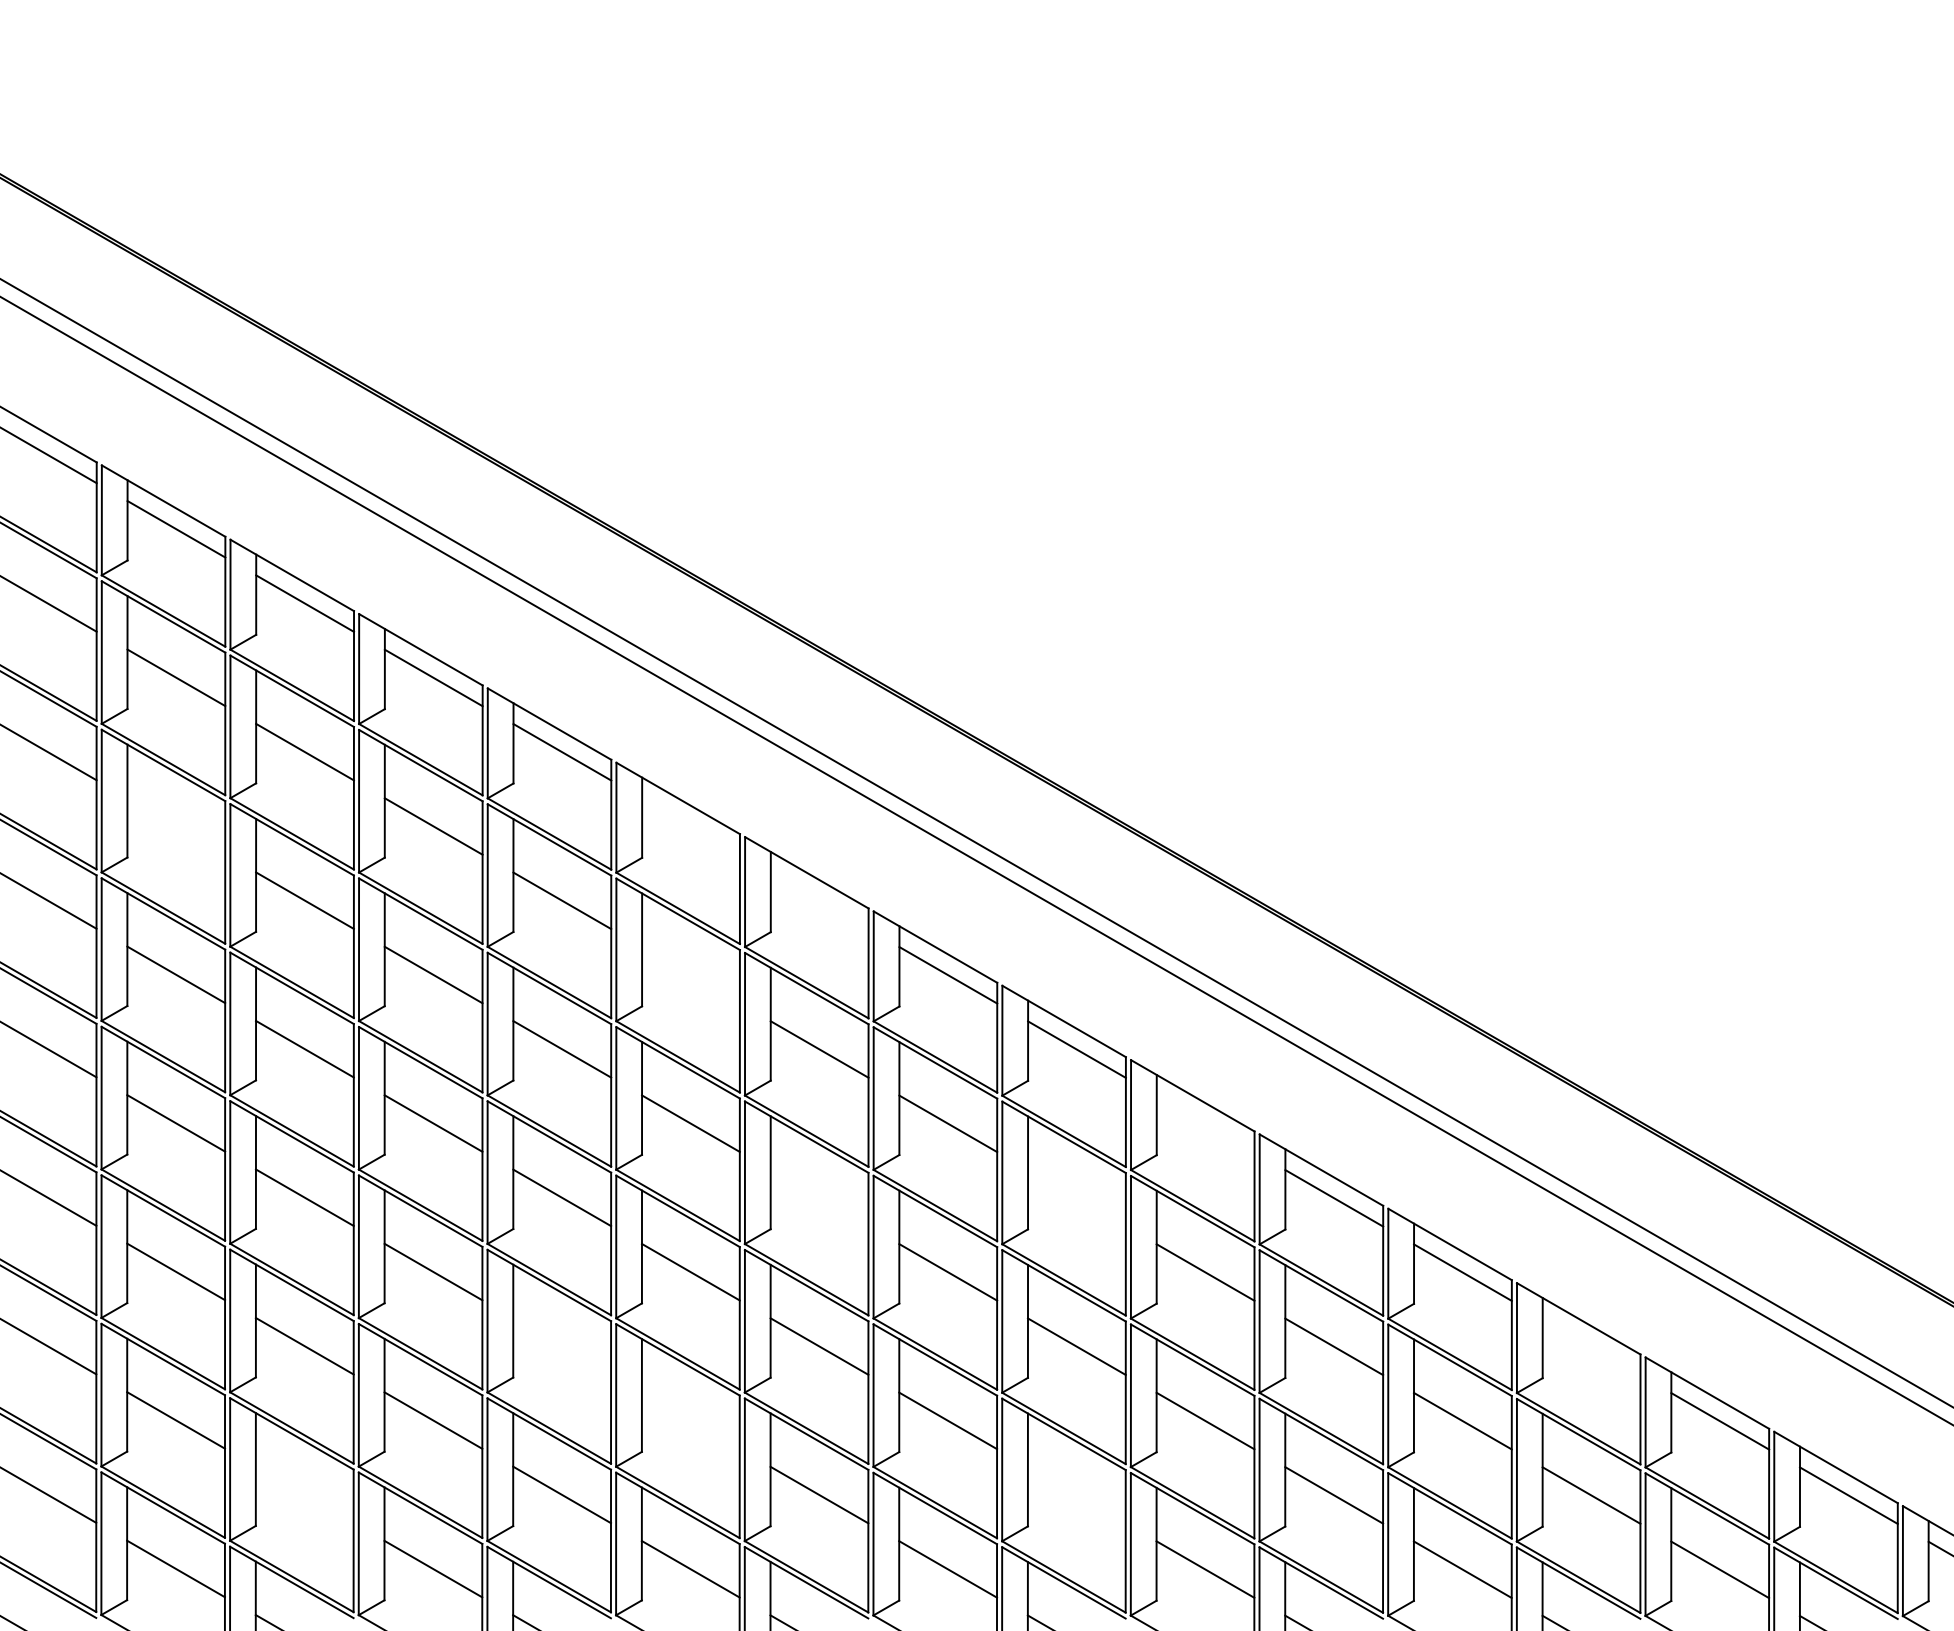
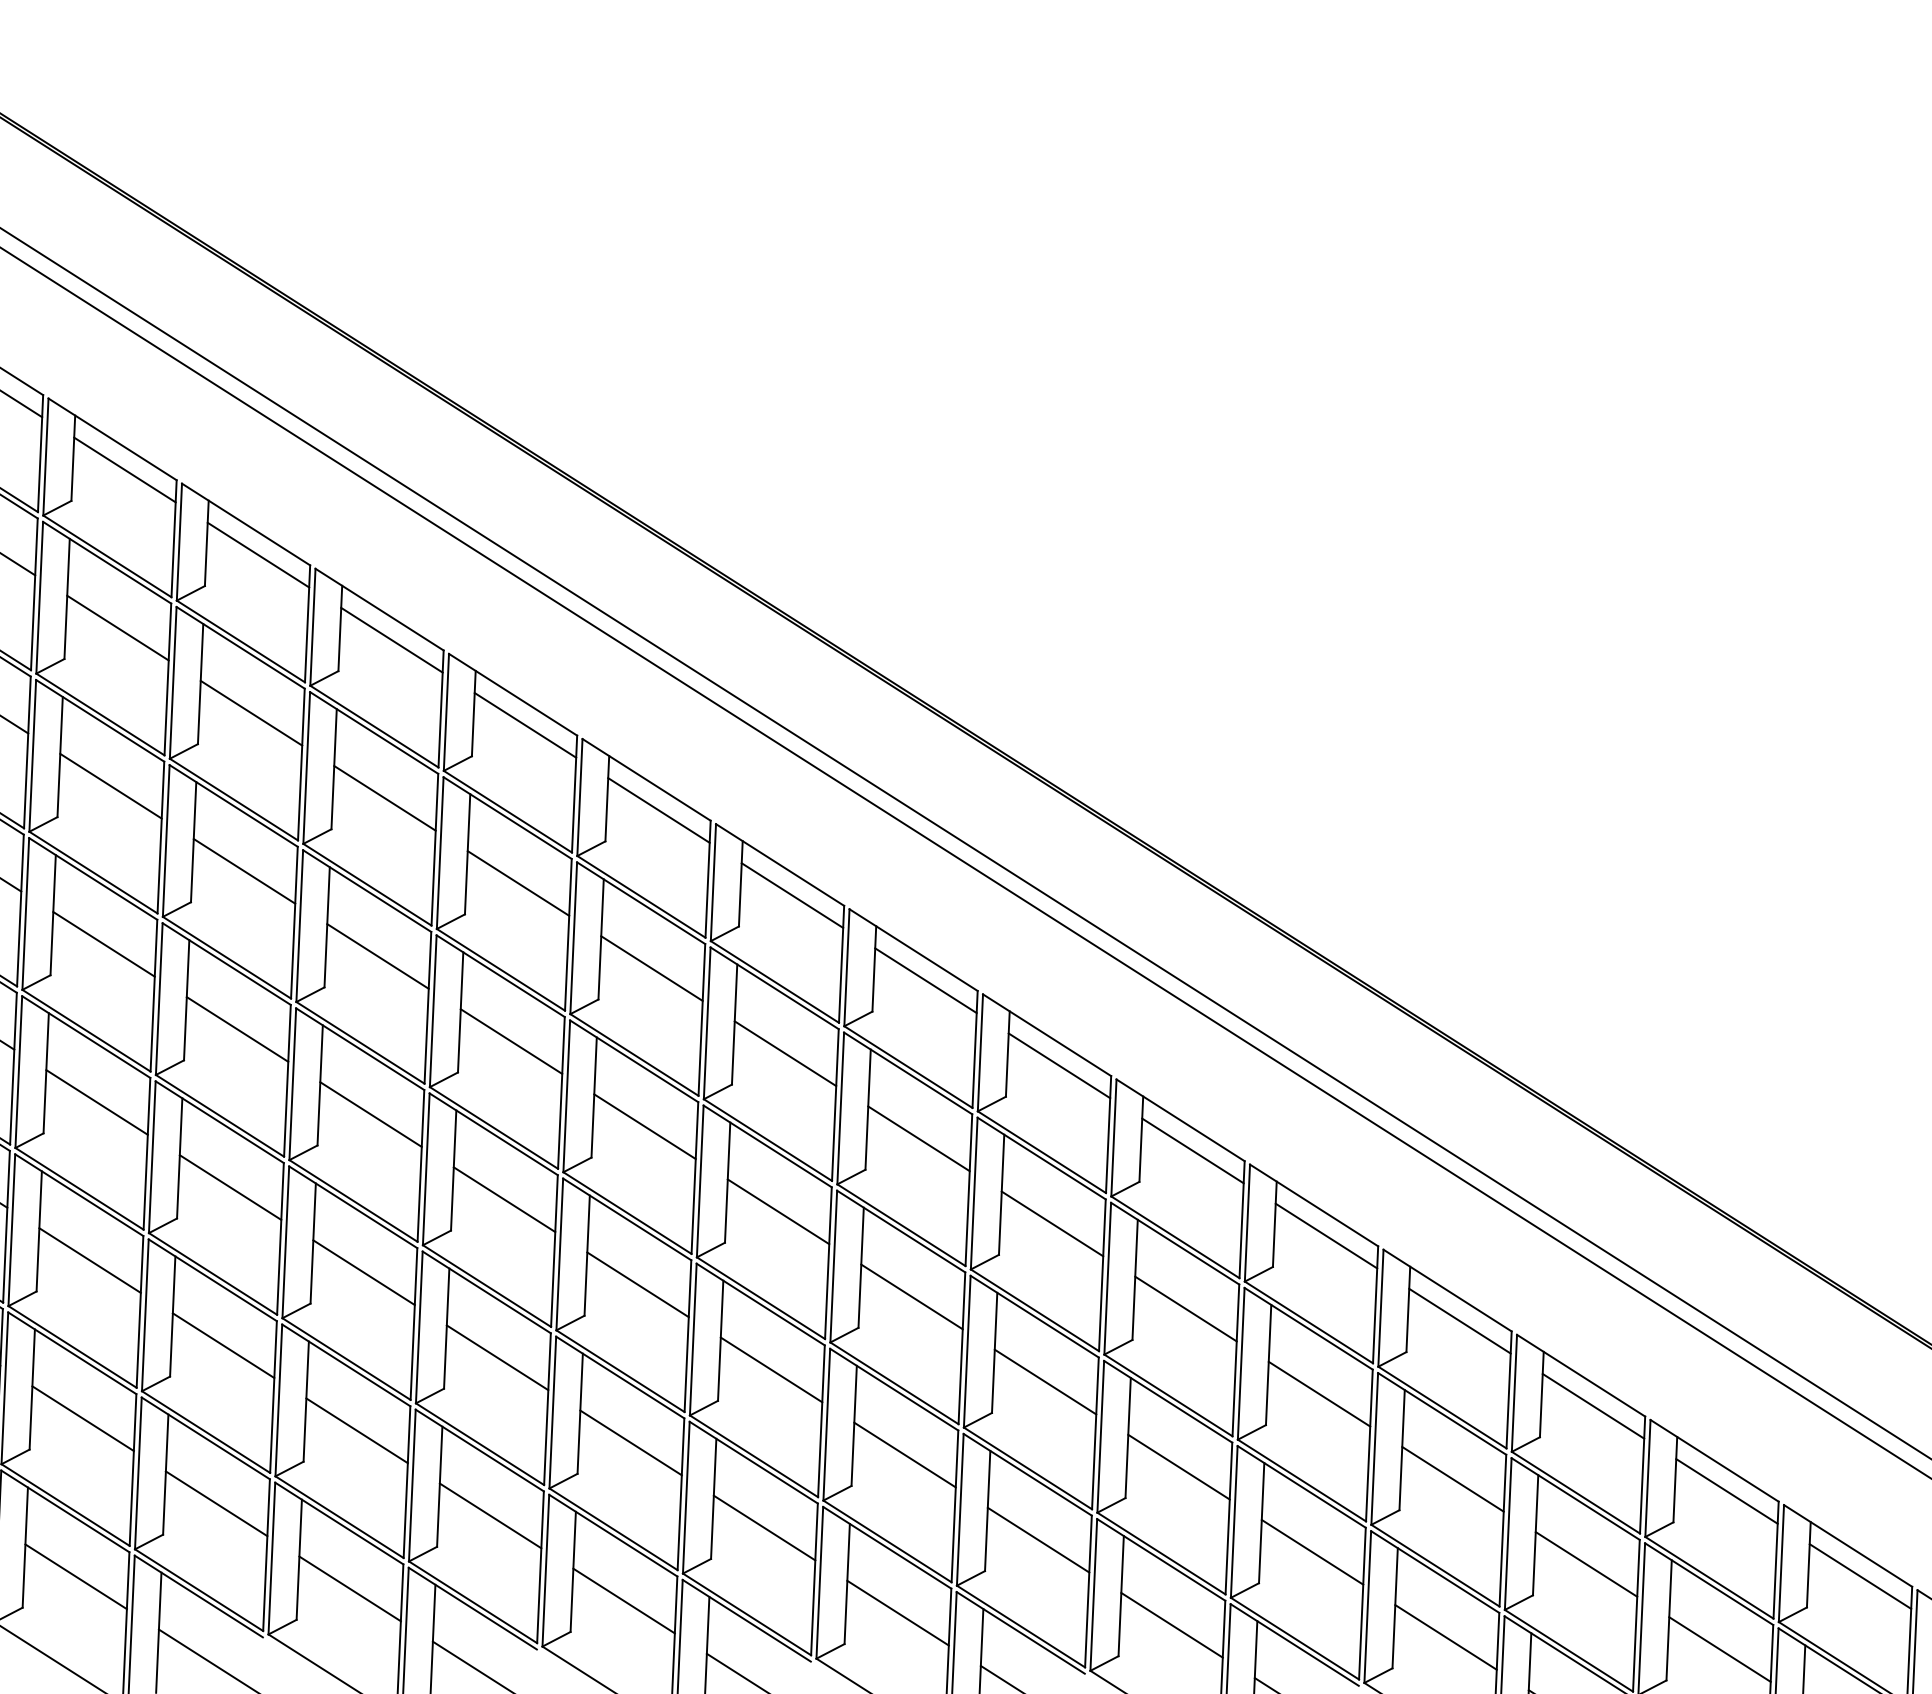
line: (176, 826) -> (111, 786), added
line: (690, 826) -> (658, 810), added
line: (819, 900) -> (792, 895), added
line: (690, 974) -> (651, 967), added
line: (1205, 1123) -> (1192, 1150), added
line: (819, 1197) -> (778, 1211), added
line: (1076, 1197) -> (1052, 1223), added
line: (562, 1346) -> (497, 1357), added
line: (1591, 1346) -> (1593, 1405), added
line: (690, 1420) -> (630, 1442), added
line: (304, 1494) -> (216, 1503), added
line: (1076, 1494) -> (1038, 1539), added

